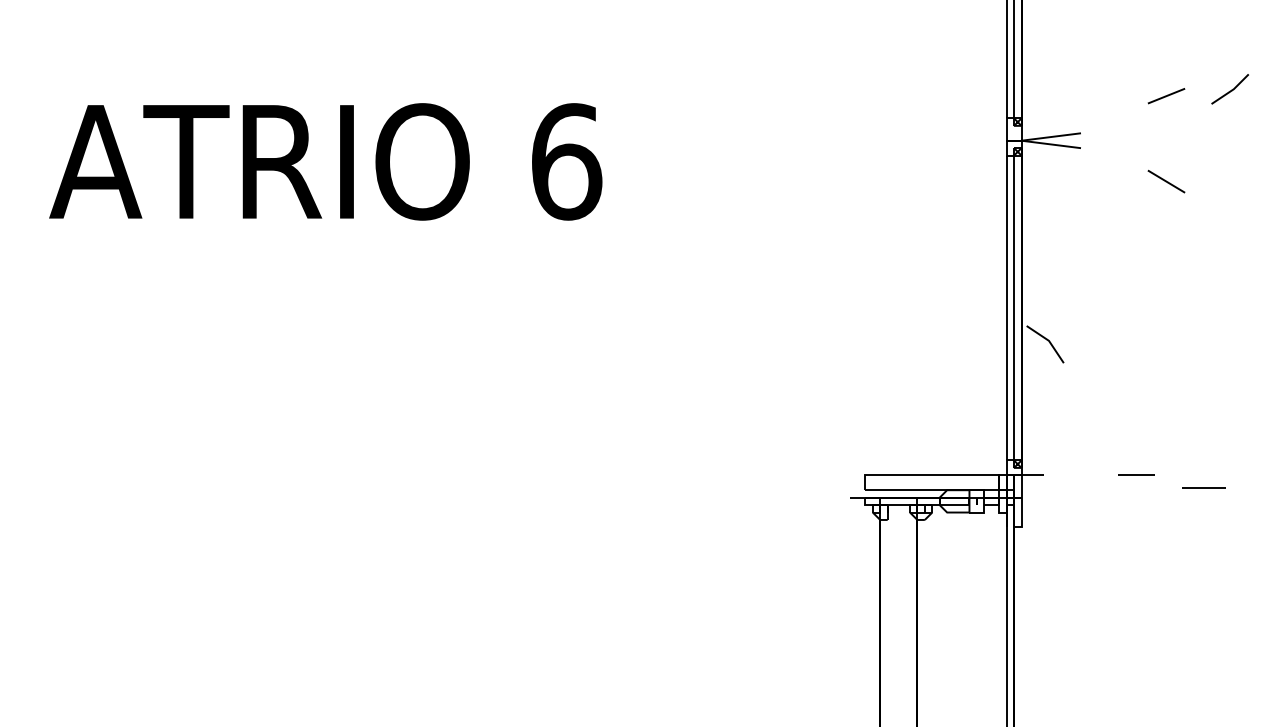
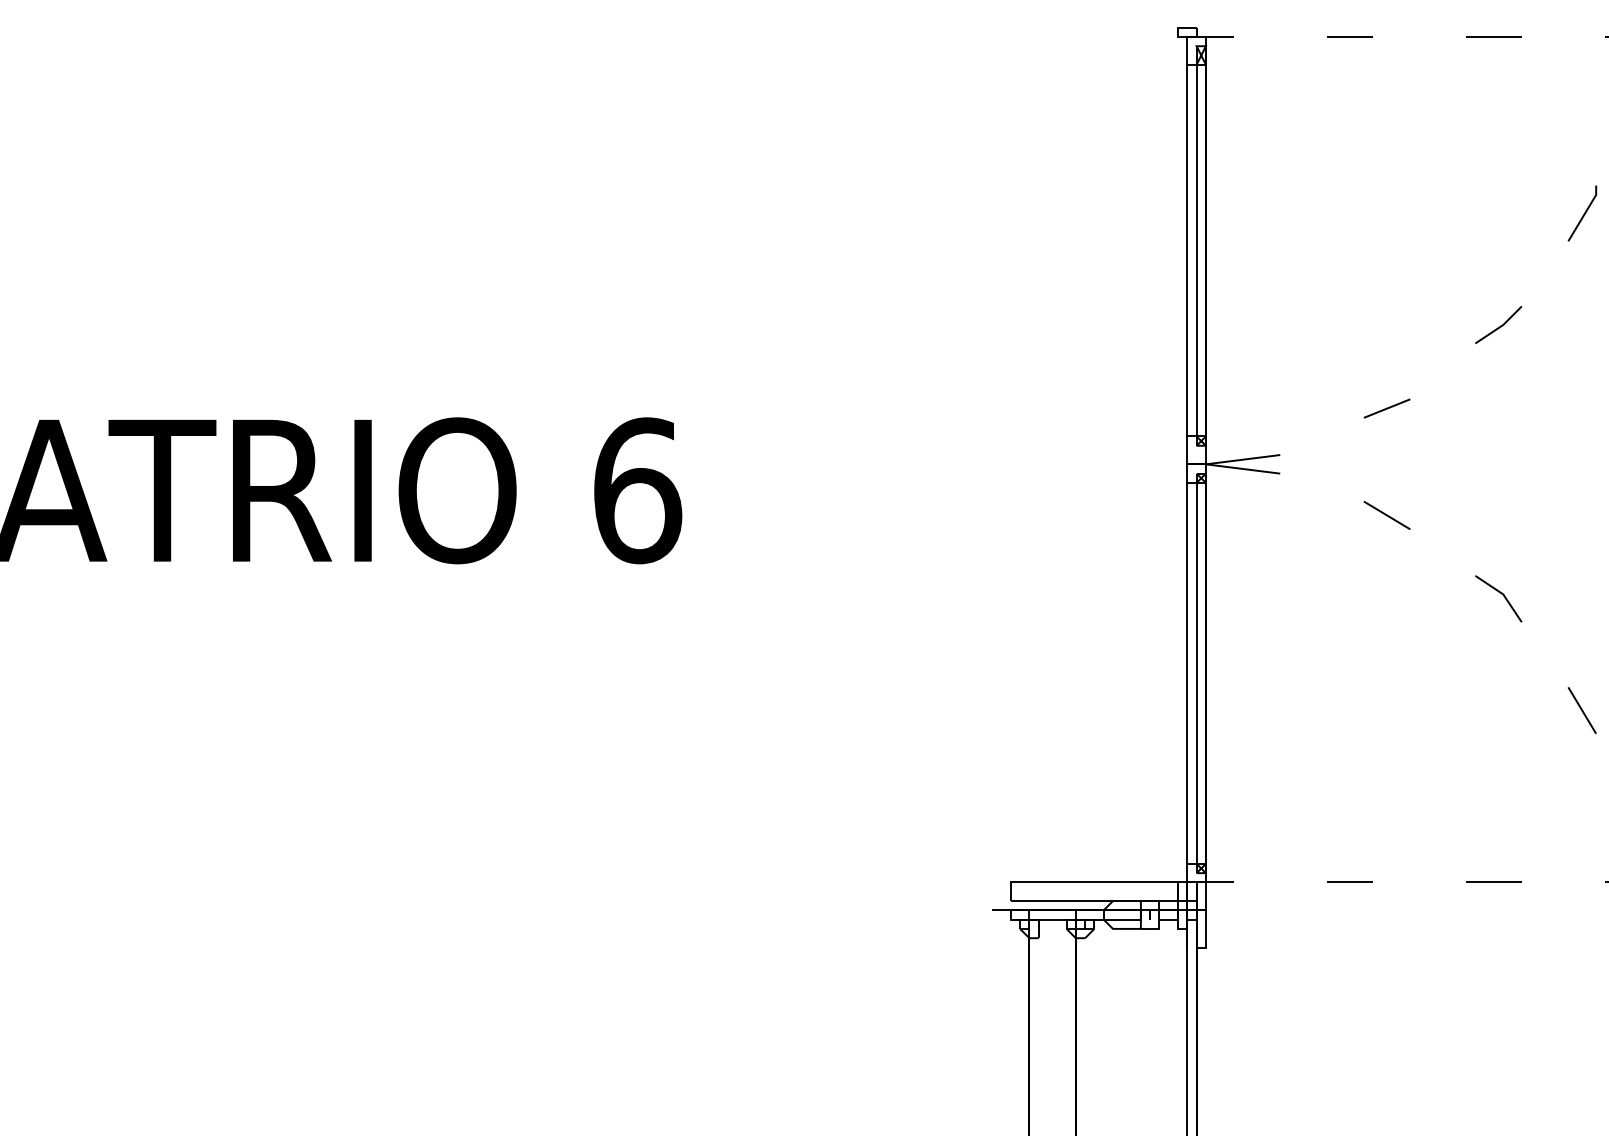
line: (1231, 89) -> (1500, 325), moved
line: (1047, 340) -> (1501, 594), moved
line: (1203, 487) -> (1493, 881), moved

